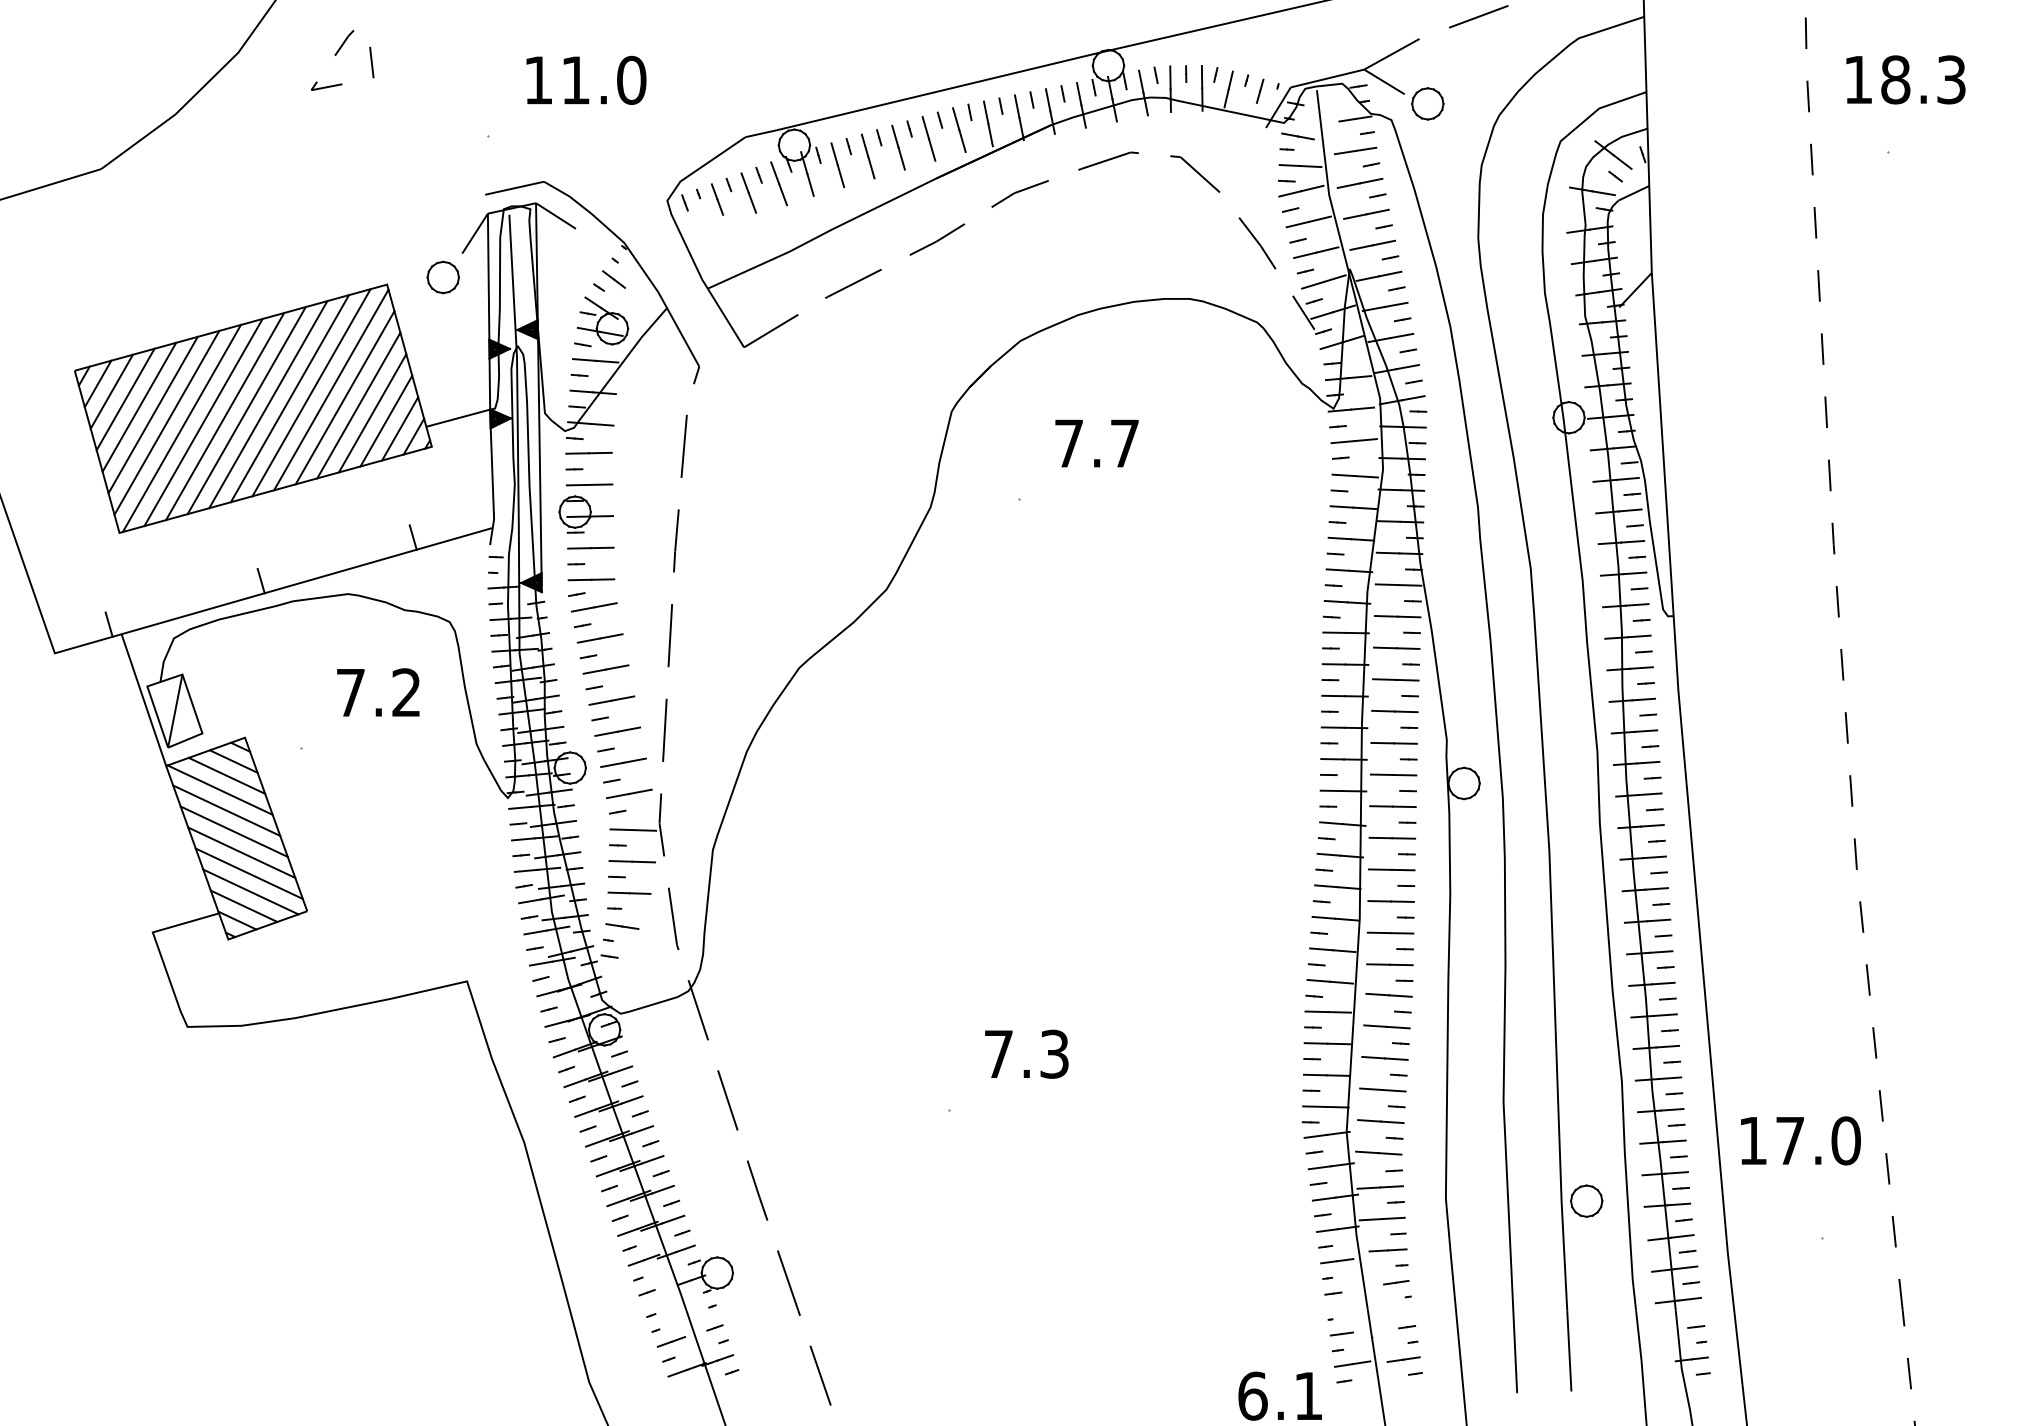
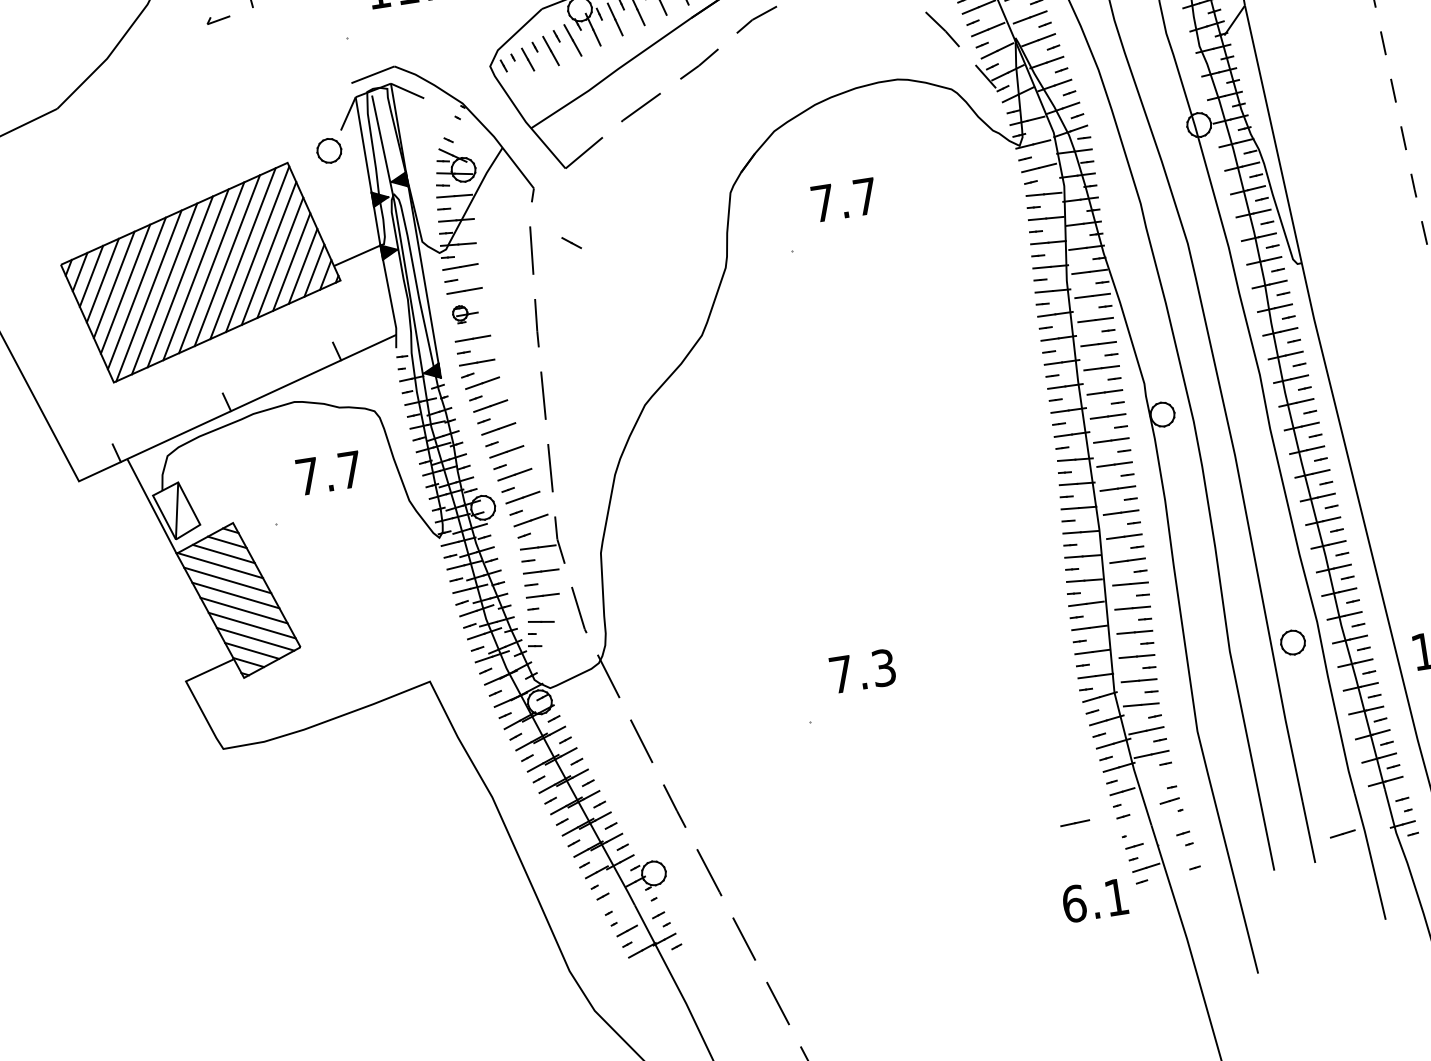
line: (614, 279) -> (571, 242), moved
part: (585, 514) -> (464, 313), size x0.6
text: (406, 692) -> (350, 469), 7.2 -> 7.7
part: (1586, 1200) -> (1292, 642), moved
line: (1387, 1250) -> (1074, 823), moved
line: (1403, 1359) -> (1342, 833), moved

